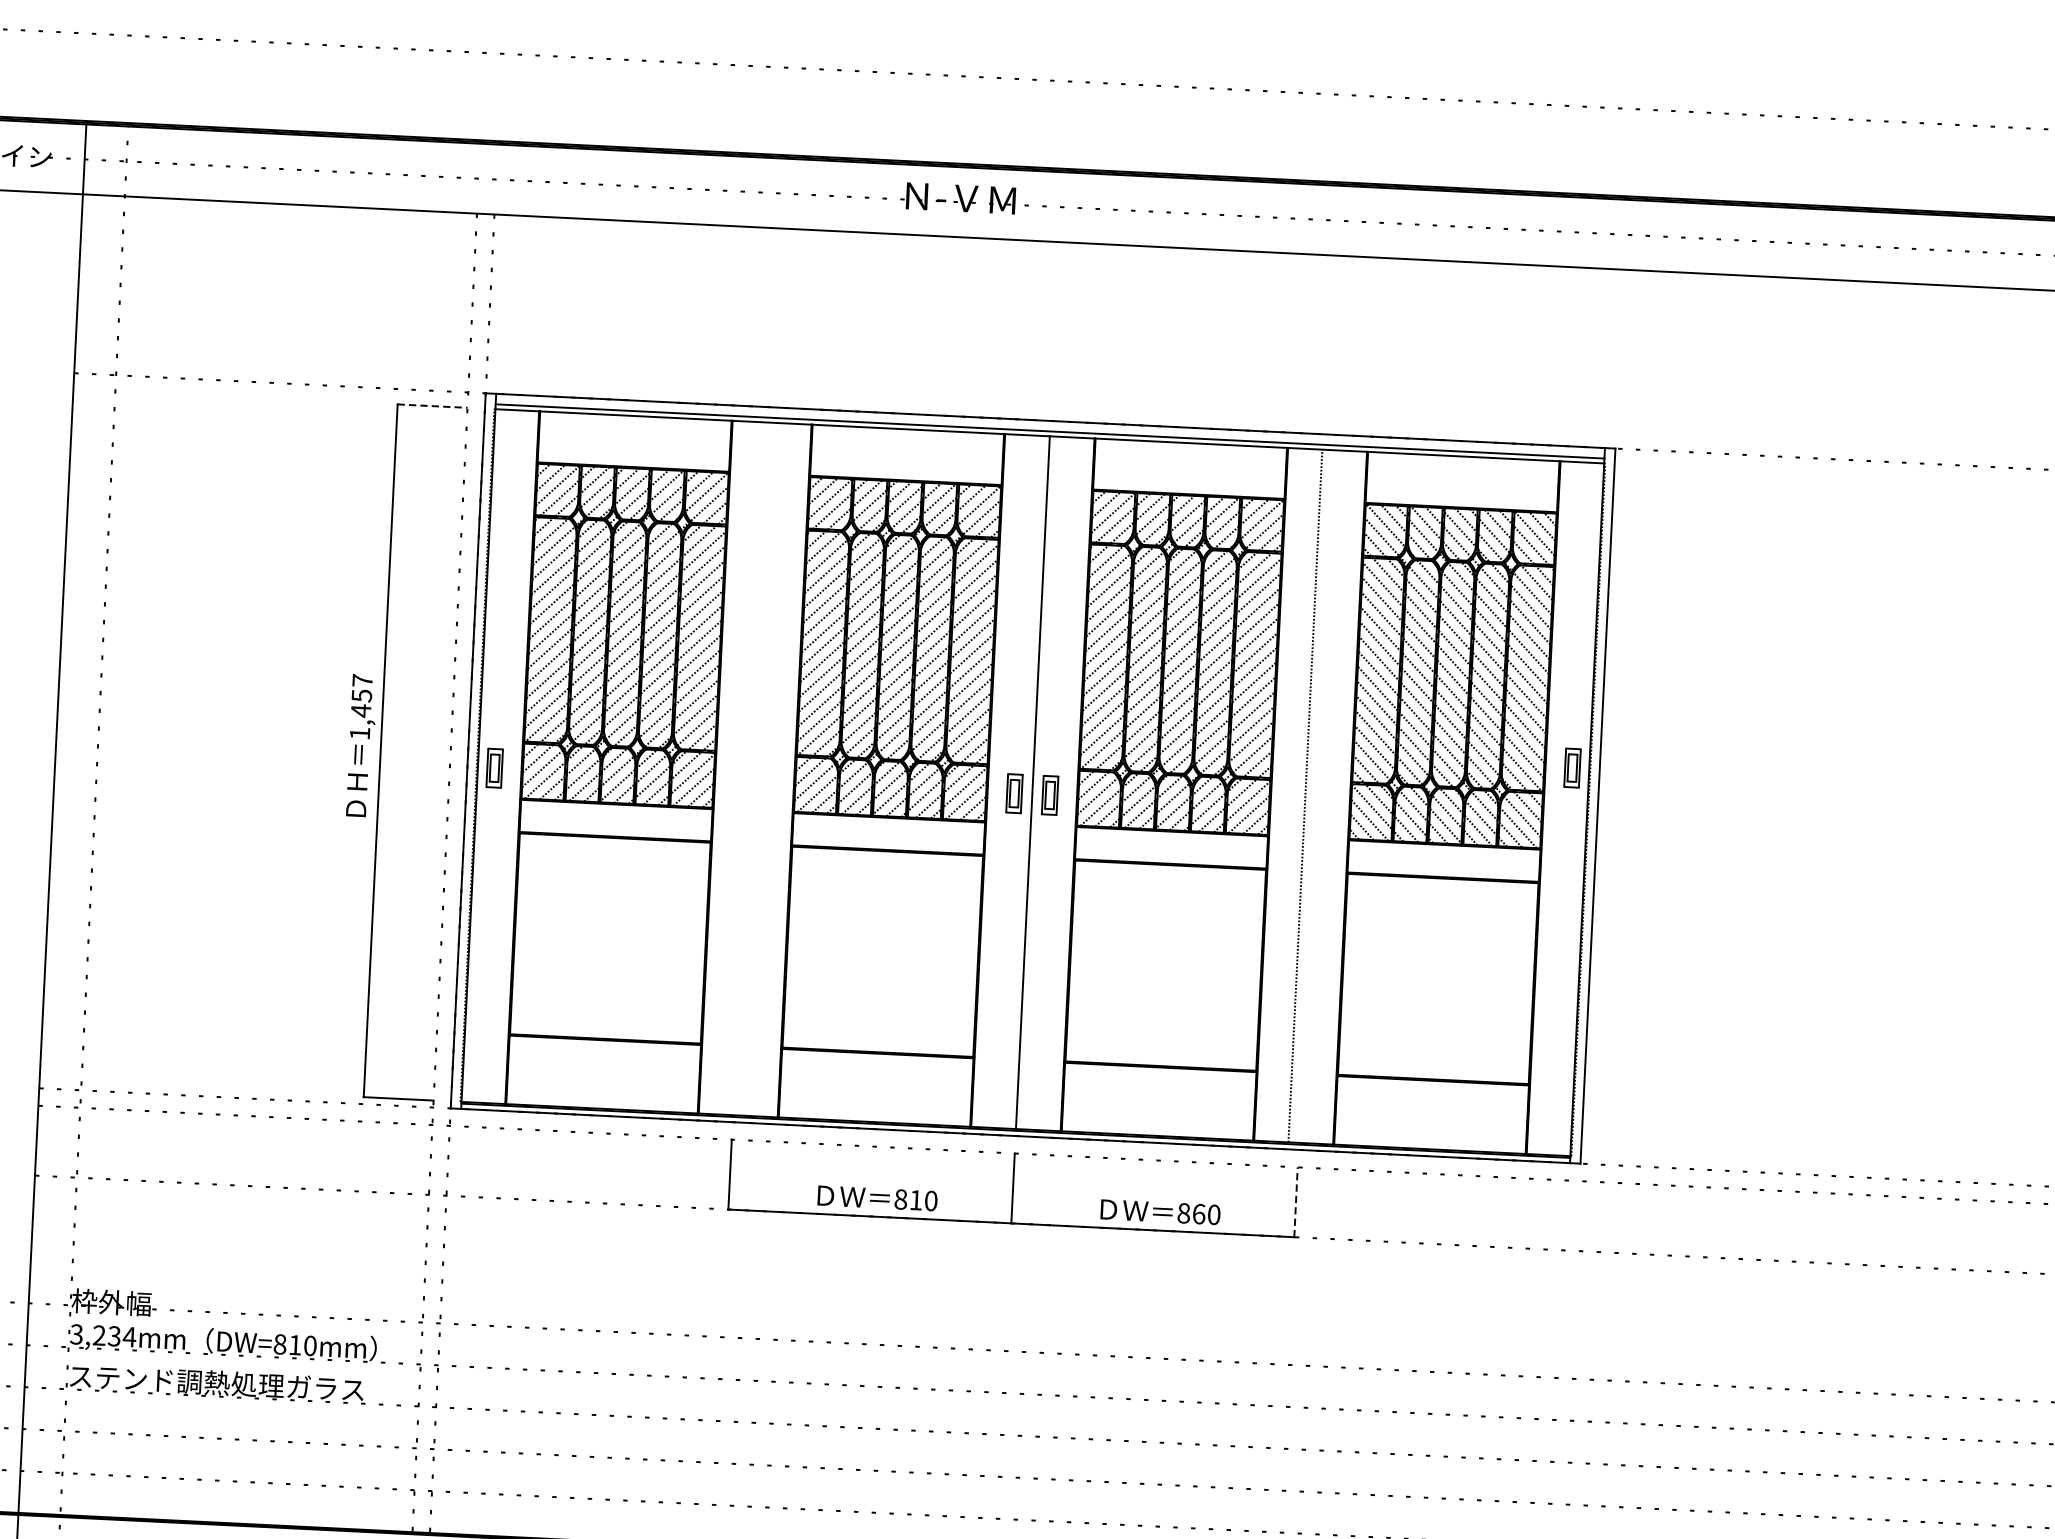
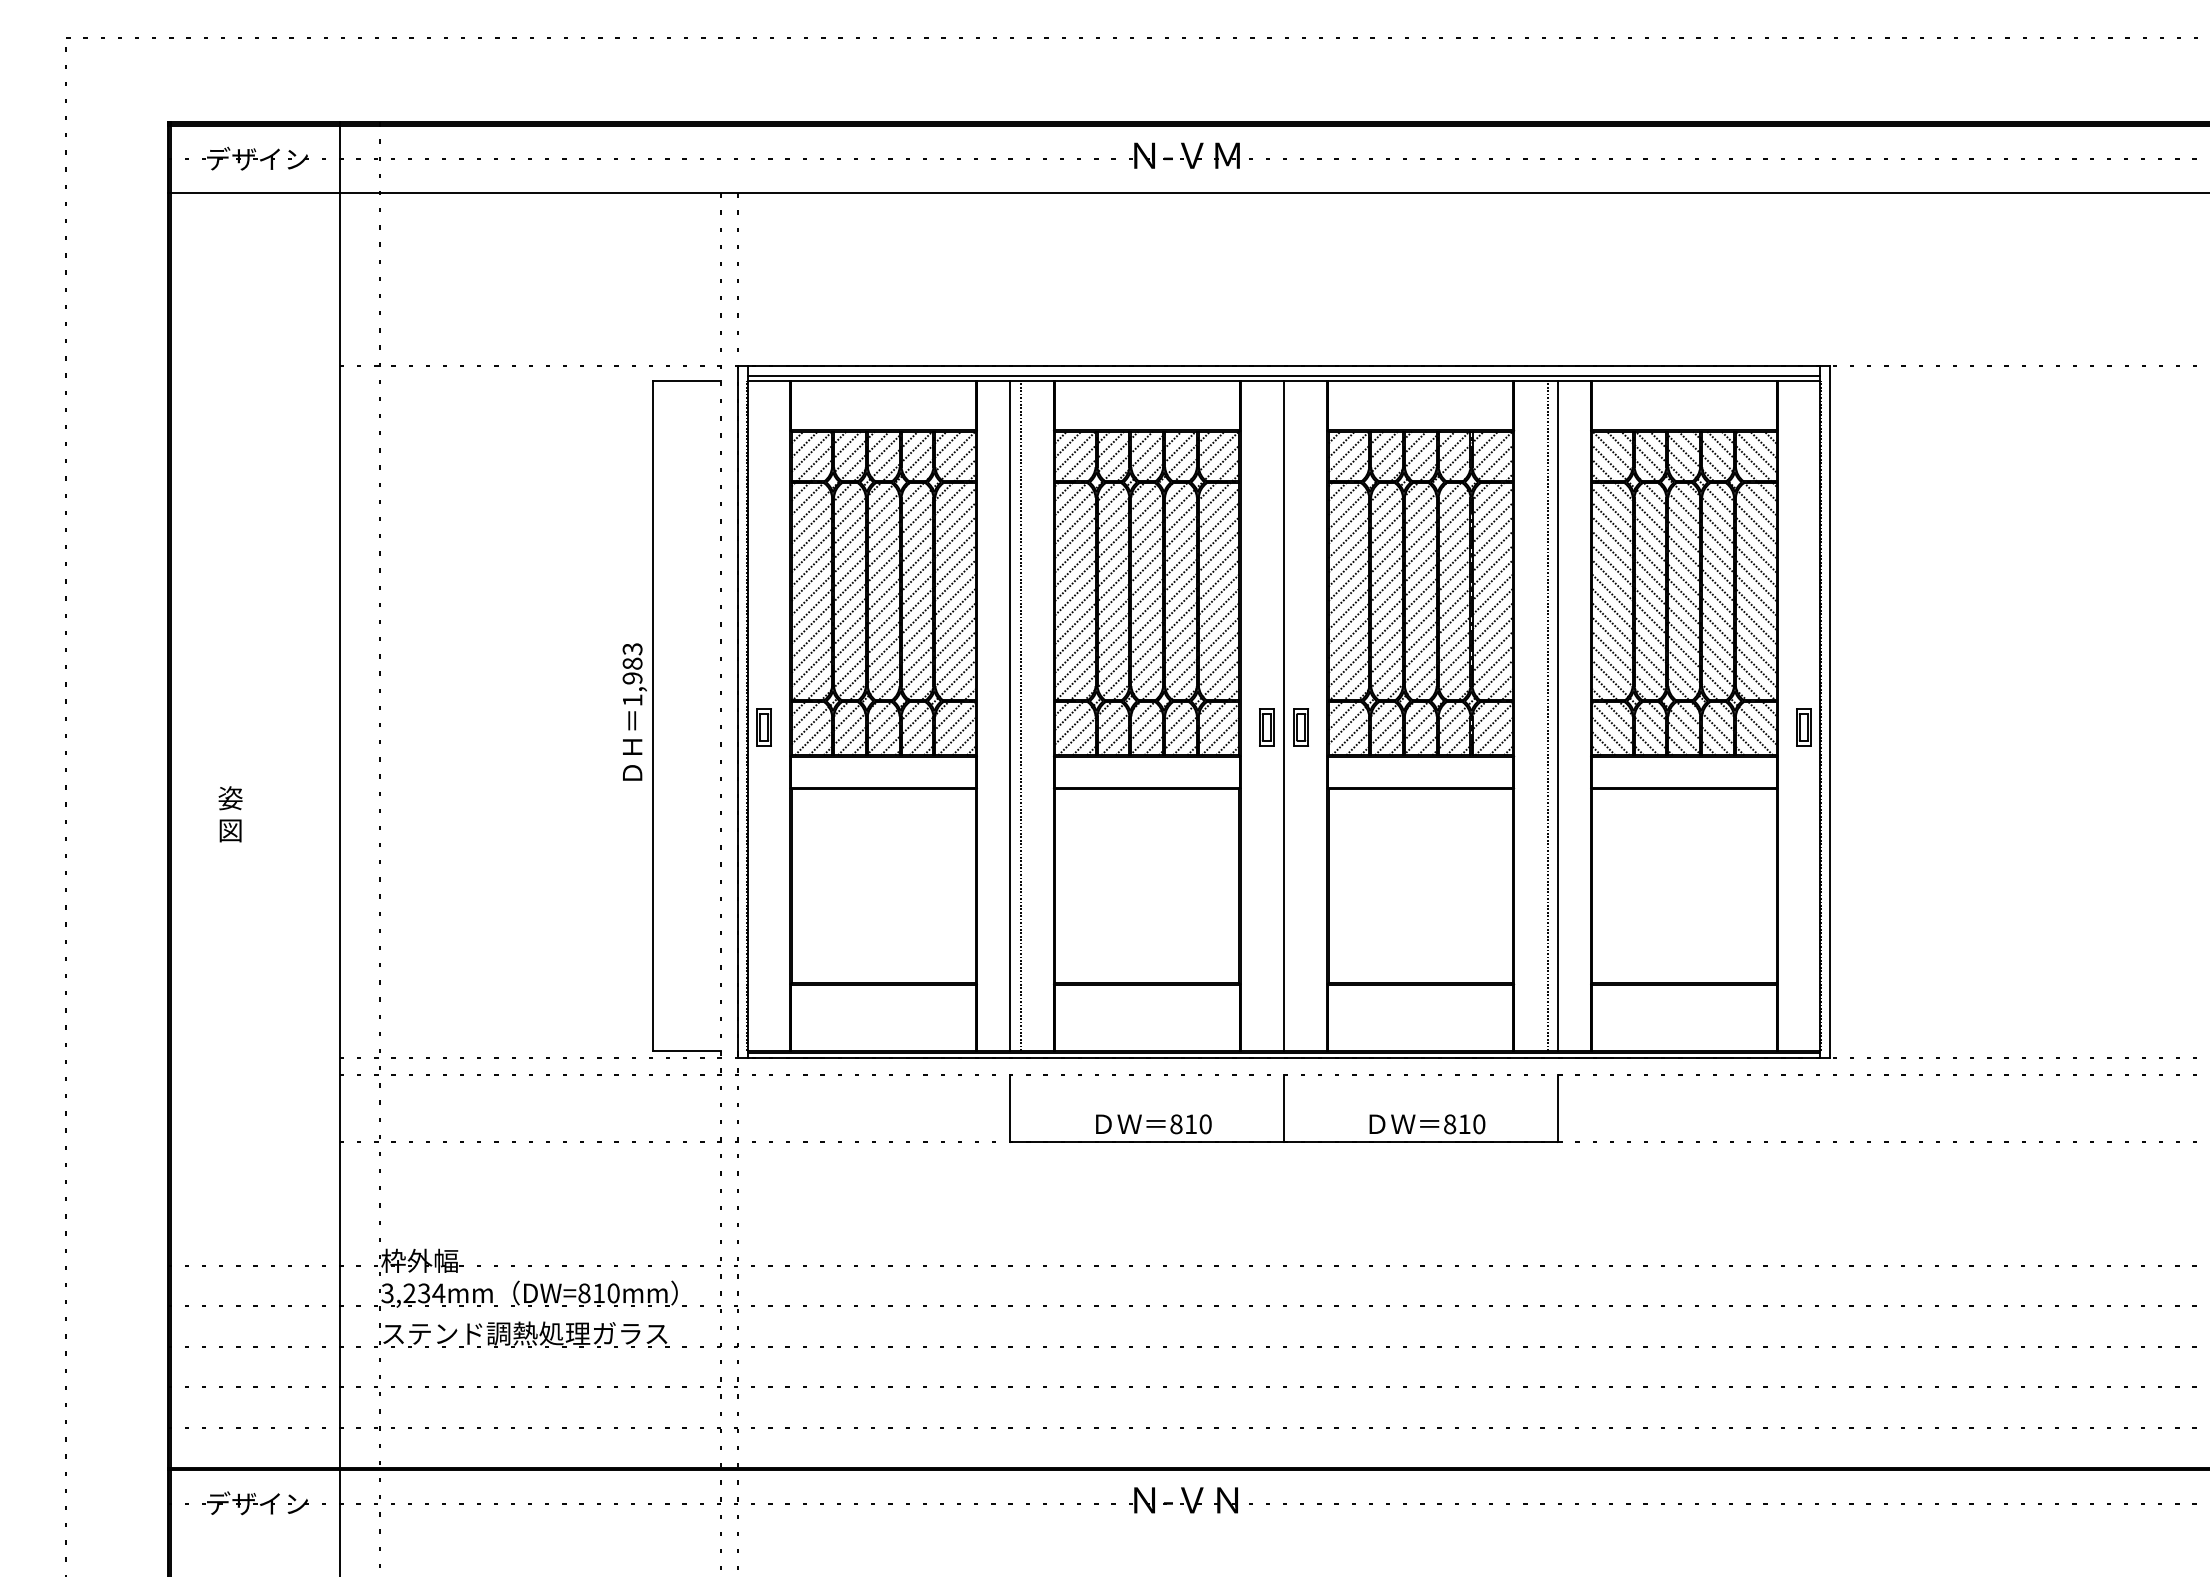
line: (432, 406) -> (687, 381), dashed -> solid
text: (361, 696) -> (632, 664), 1,457 -> 1,983
line: (750, 768) -> (1010, 715), added
line: (760, 768) -> (1020, 715), added
part: (1572, 768) -> (1803, 727), moved
line: (1315, 796) -> (1557, 715), added
line: (1295, 1202) -> (1557, 1108), dashed -> solid
text: (1198, 1214) -> (1464, 1124), 860 -> 810

